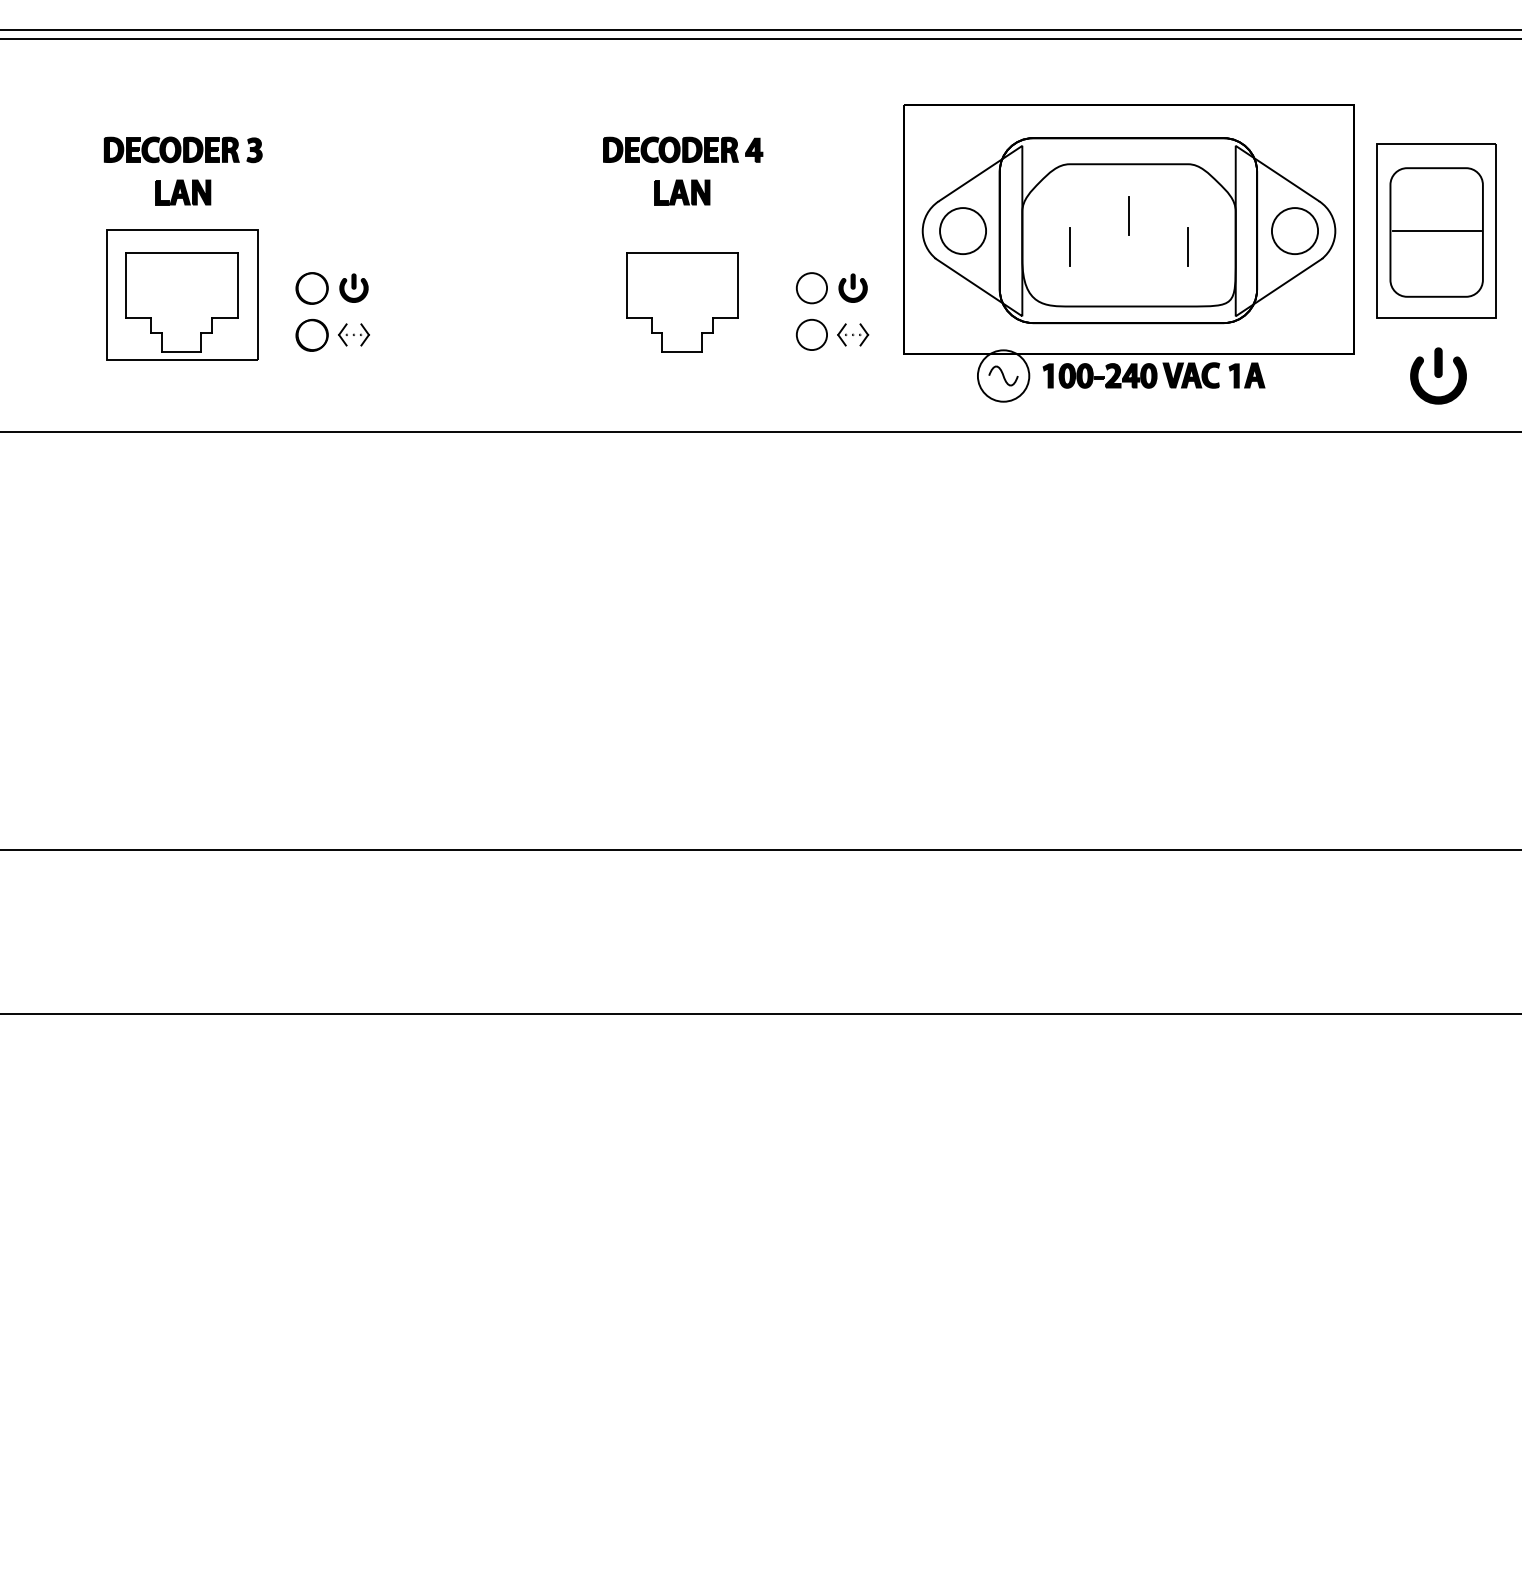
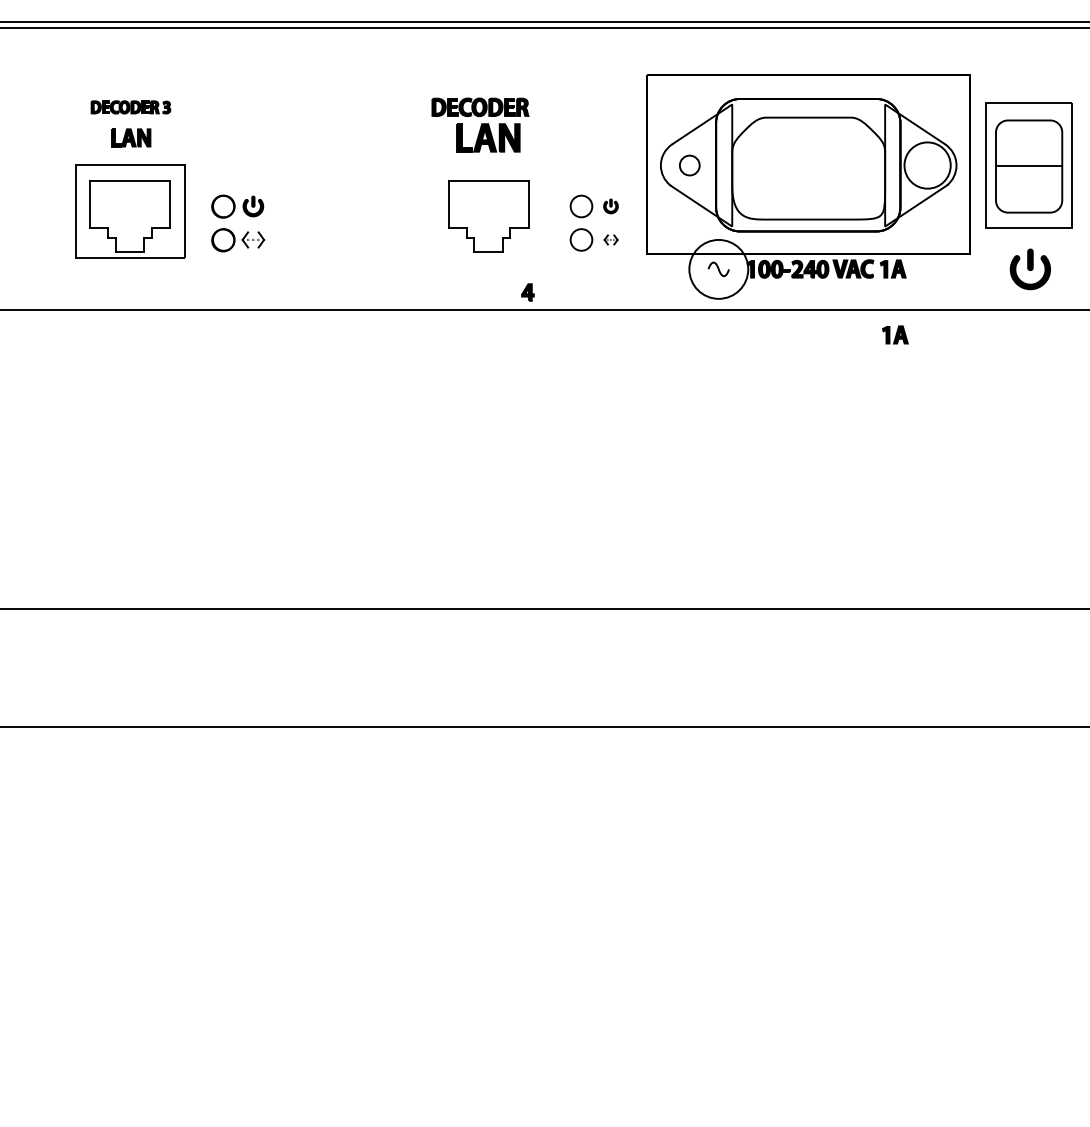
part: (182, 149) -> (130, 107), size x0.7
part: (754, 149) -> (528, 291), moved
part: (682, 192) -> (488, 137), size x1.6
line: (1129, 216) -> (809, 155), removed
circle: (963, 231) -> (690, 165), size x0.6
circle: (1294, 231) -> (927, 165), size x1.4
line: (1069, 247) -> (766, 177), removed
line: (1188, 247) -> (851, 177), removed
part: (852, 287) -> (610, 205), size x0.7
part: (853, 334) -> (611, 239), size x0.6
circle: (1003, 375) -> (718, 269), size x1.6
part: (1249, 467) -> (895, 334), added

